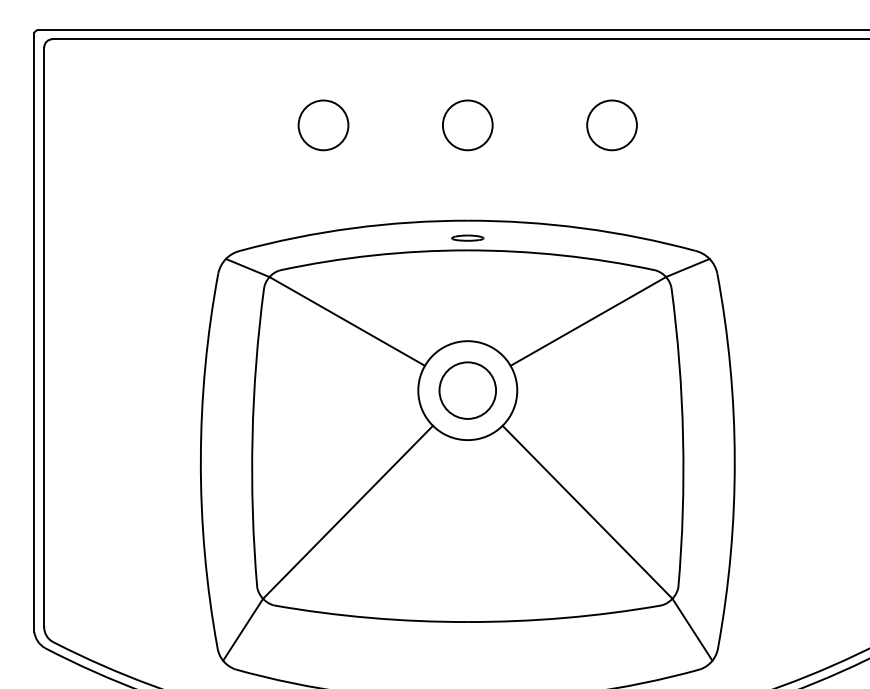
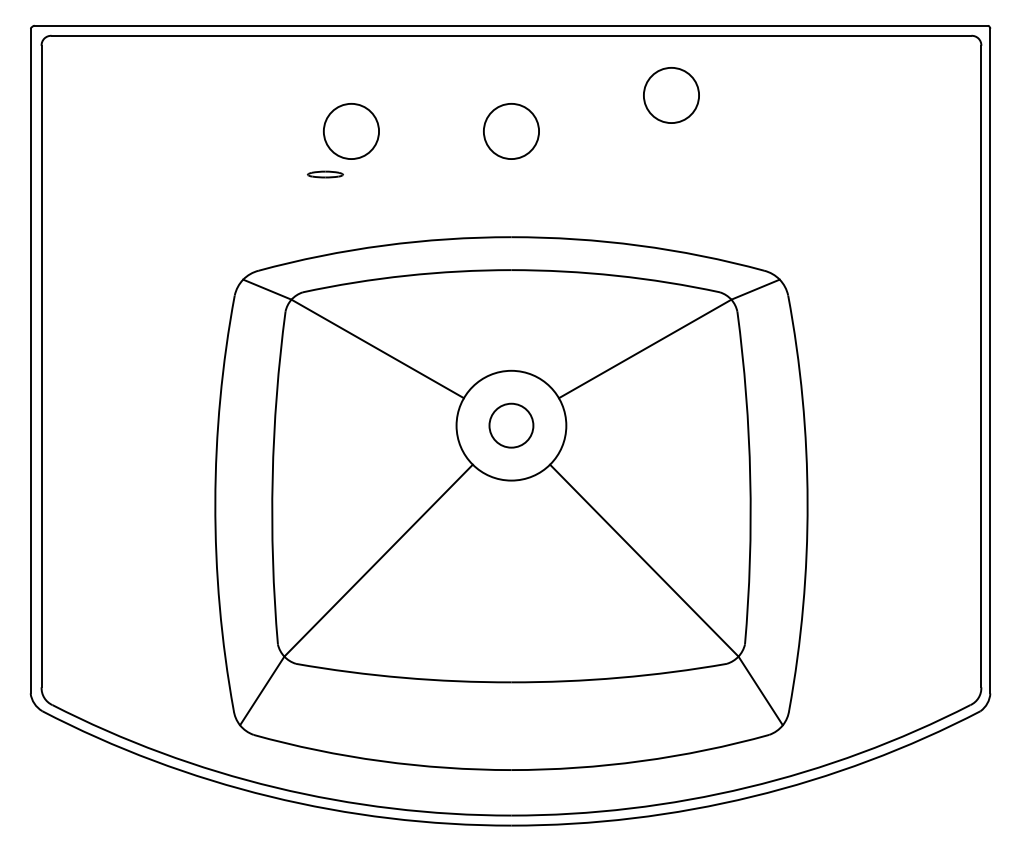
circle: (612, 125) -> (671, 95), moved
part: (467, 238) -> (325, 174), moved
circle: (467, 390) -> (511, 425), size x0.7

